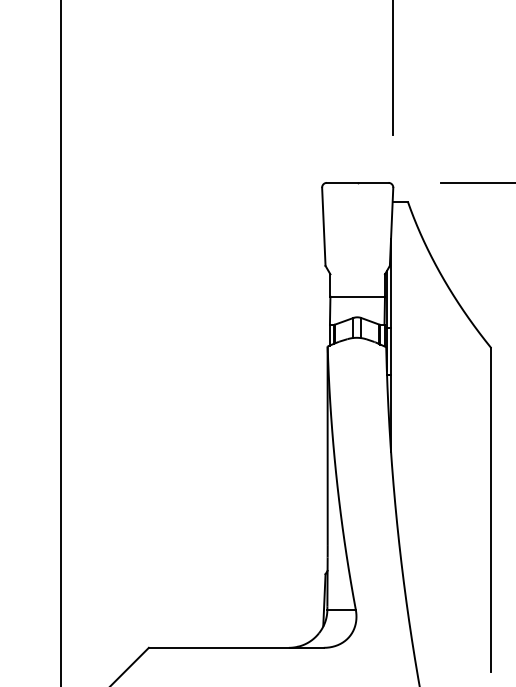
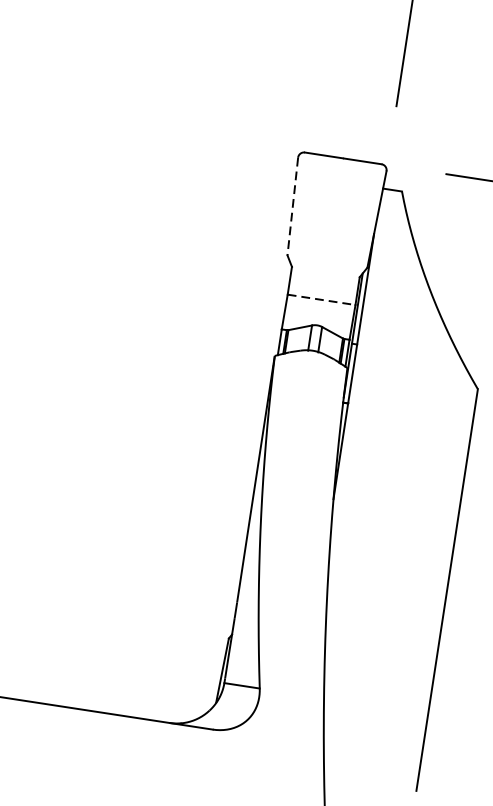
line: (323, 227) -> (292, 207), solid -> dashed
line: (358, 296) -> (322, 299), solid -> dashed

